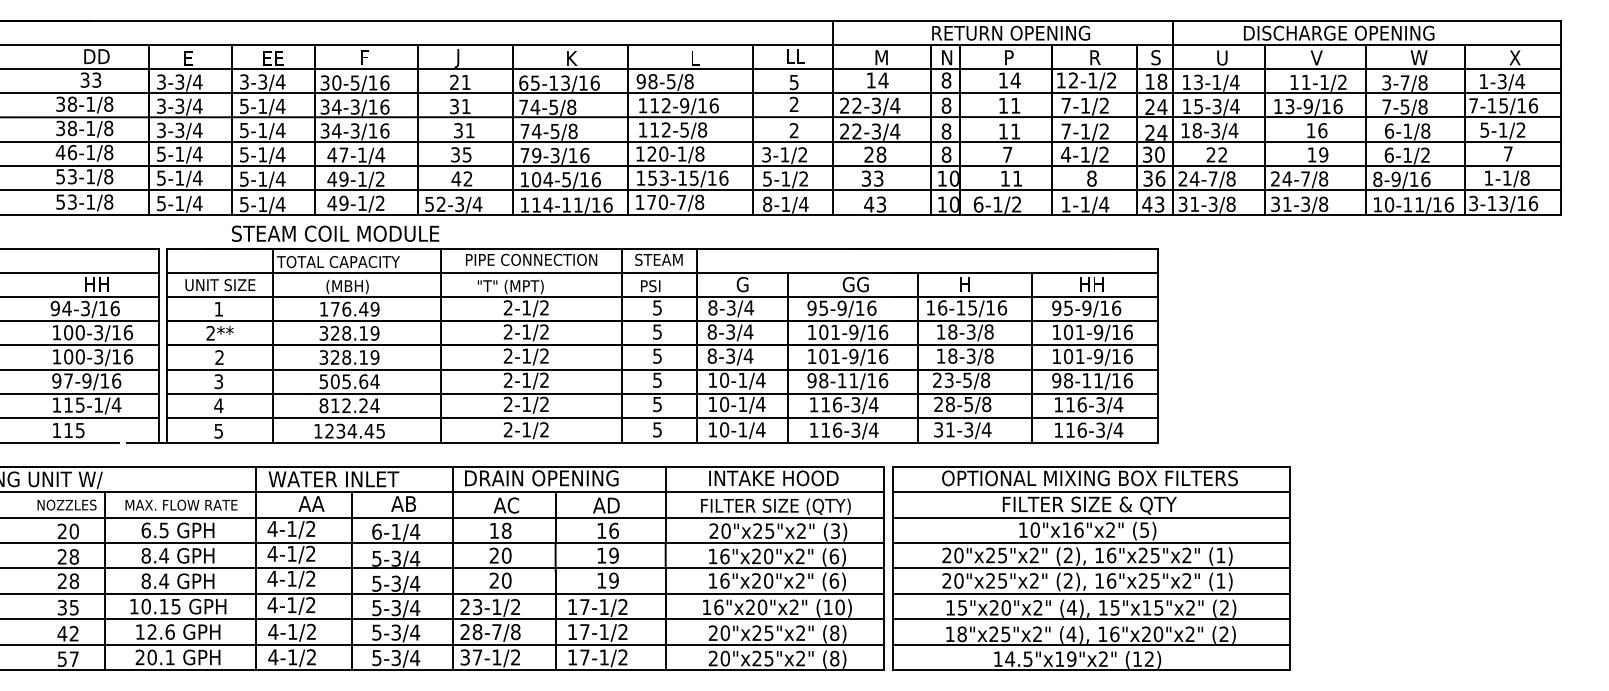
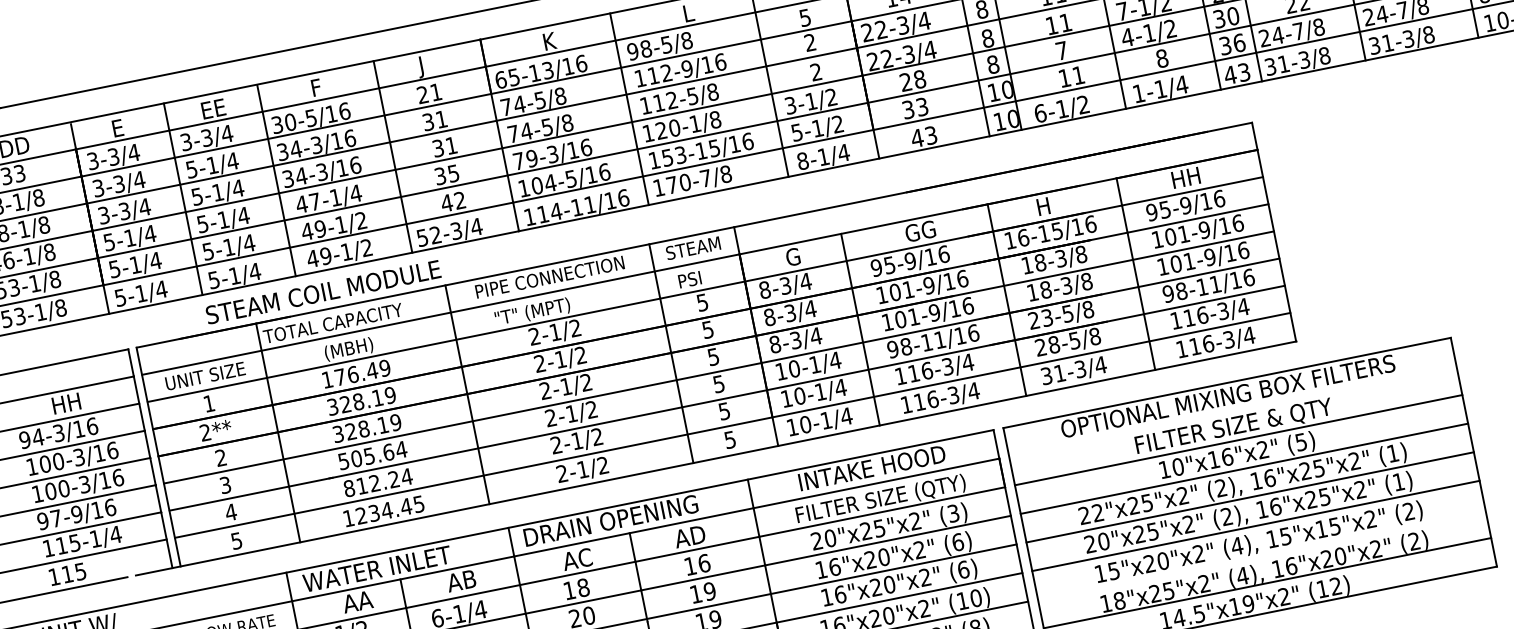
line: (1091, 492) -> (1232, 411), removed
text: (958, 555) -> (1097, 513), 20"x25"x2" -> 22"x25"x2"
line: (1091, 619) -> (1261, 554), removed

